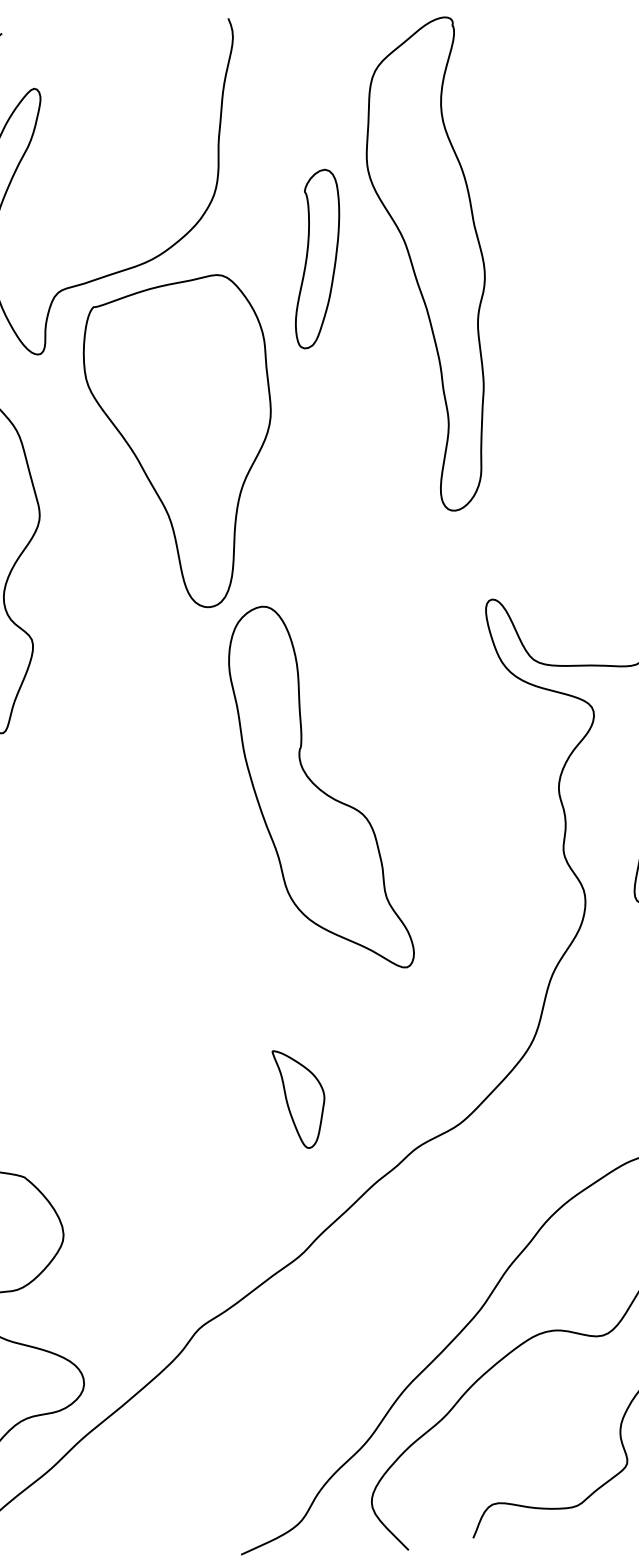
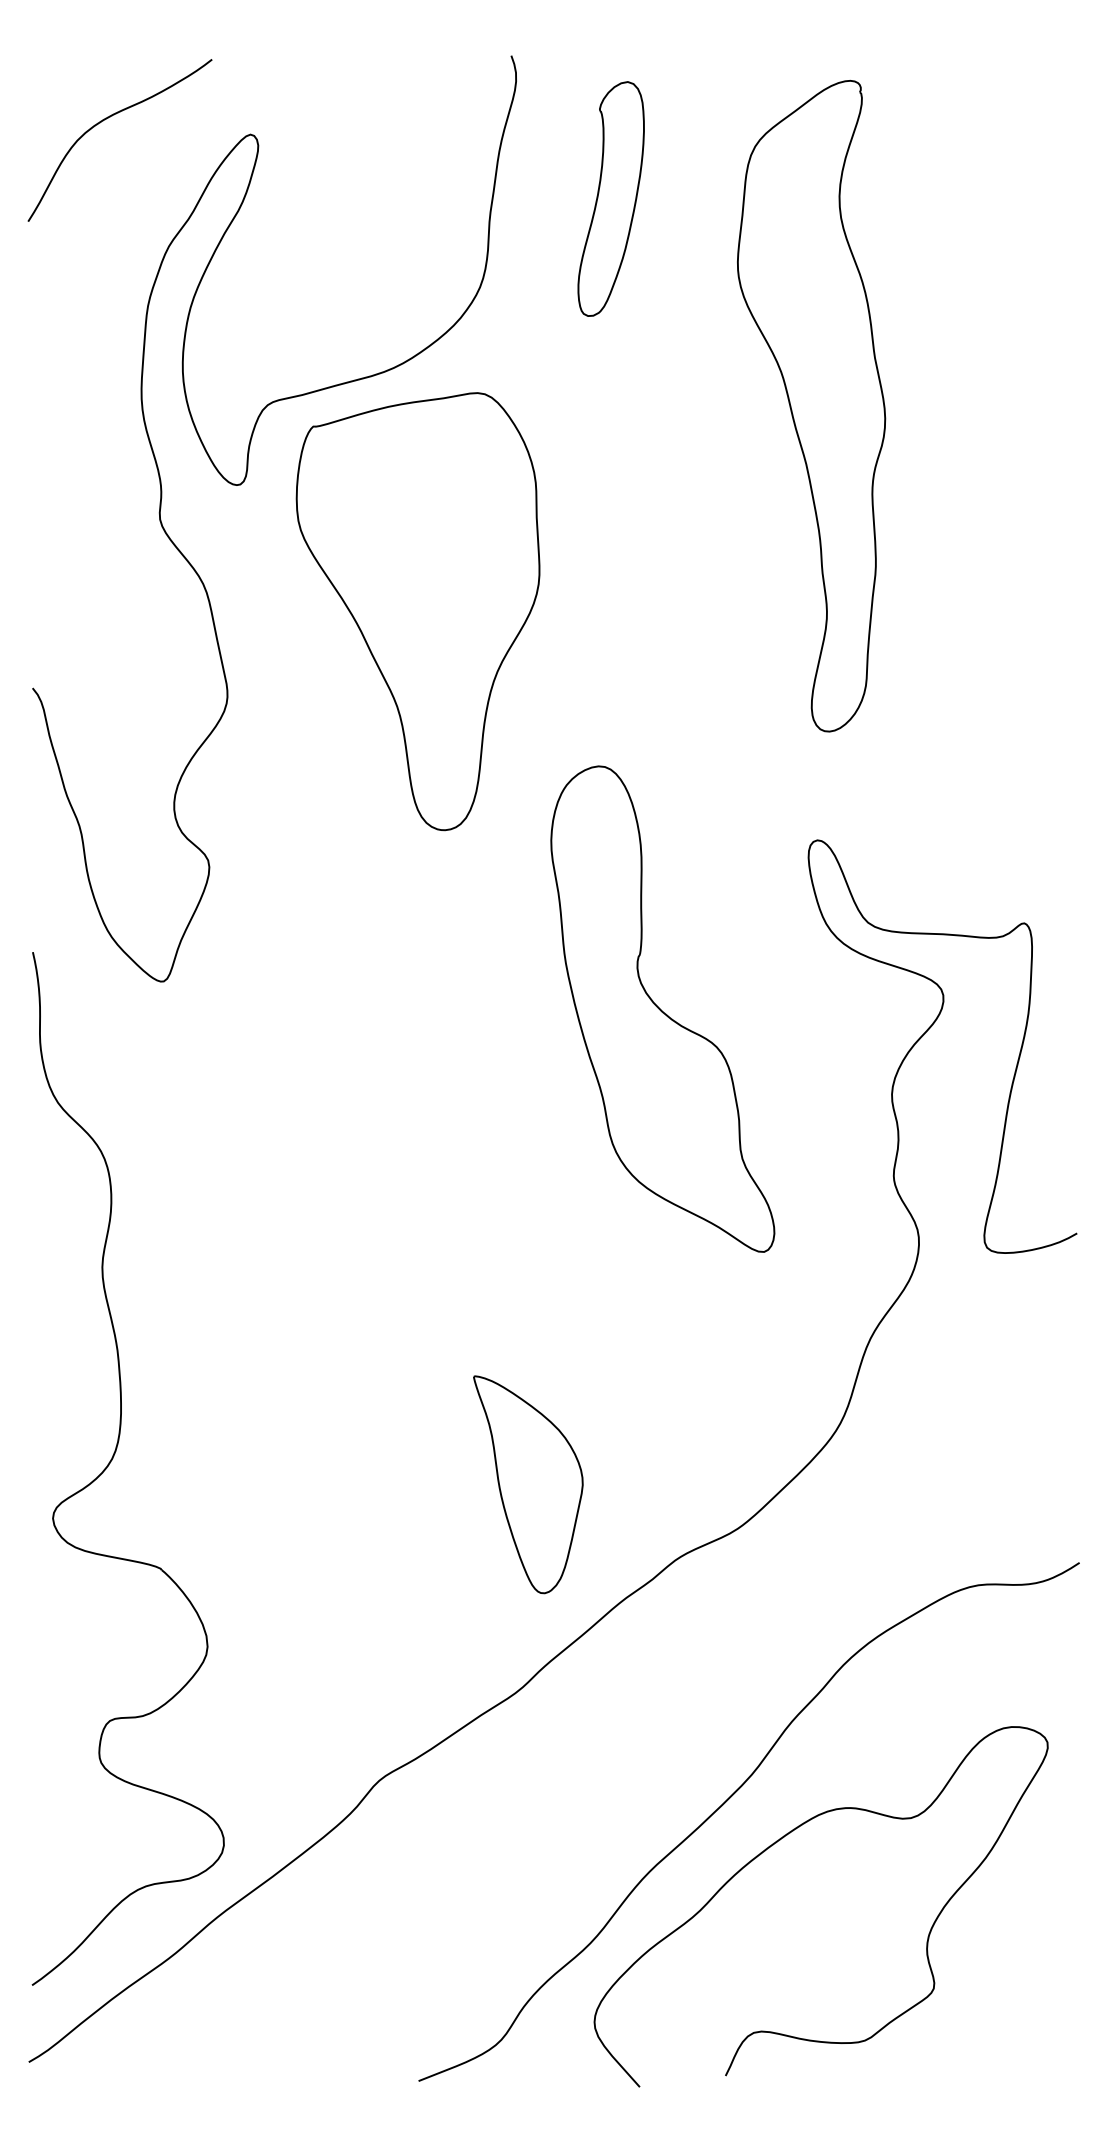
part: (316, 258) -> (610, 198), moved
part: (428, 265) -> (811, 406), moved
part: (320, 787) -> (662, 1008), moved
part: (299, 1098) -> (528, 1484), size x1.67

